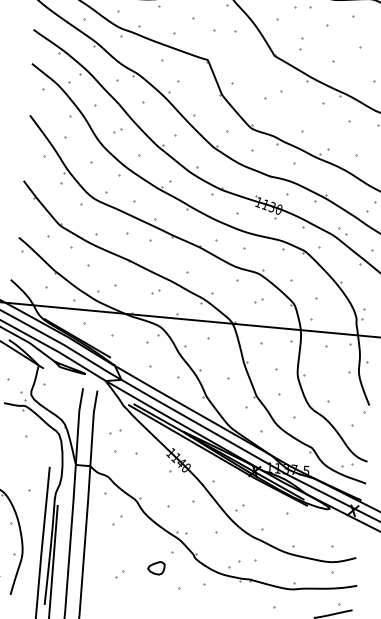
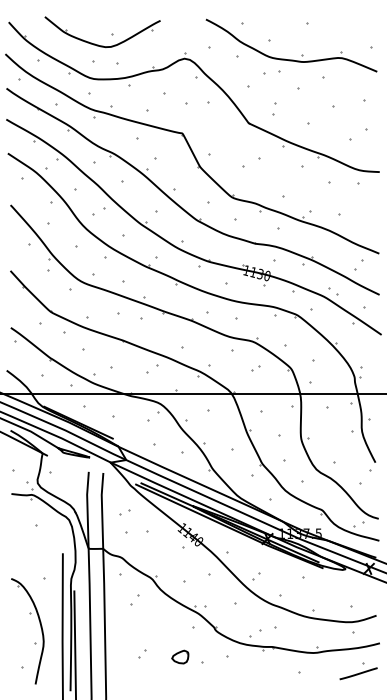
part: (117, 129) -> (99, 211), size x1.6
part: (155, 292) -> (152, 369), size x1.6
part: (156, 567) -> (180, 656), moved

